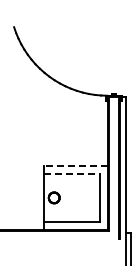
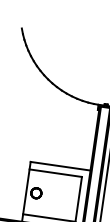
line: (75, 165) -> (60, 165), dashed -> solid
line: (72, 173) -> (56, 172), dashed -> solid

